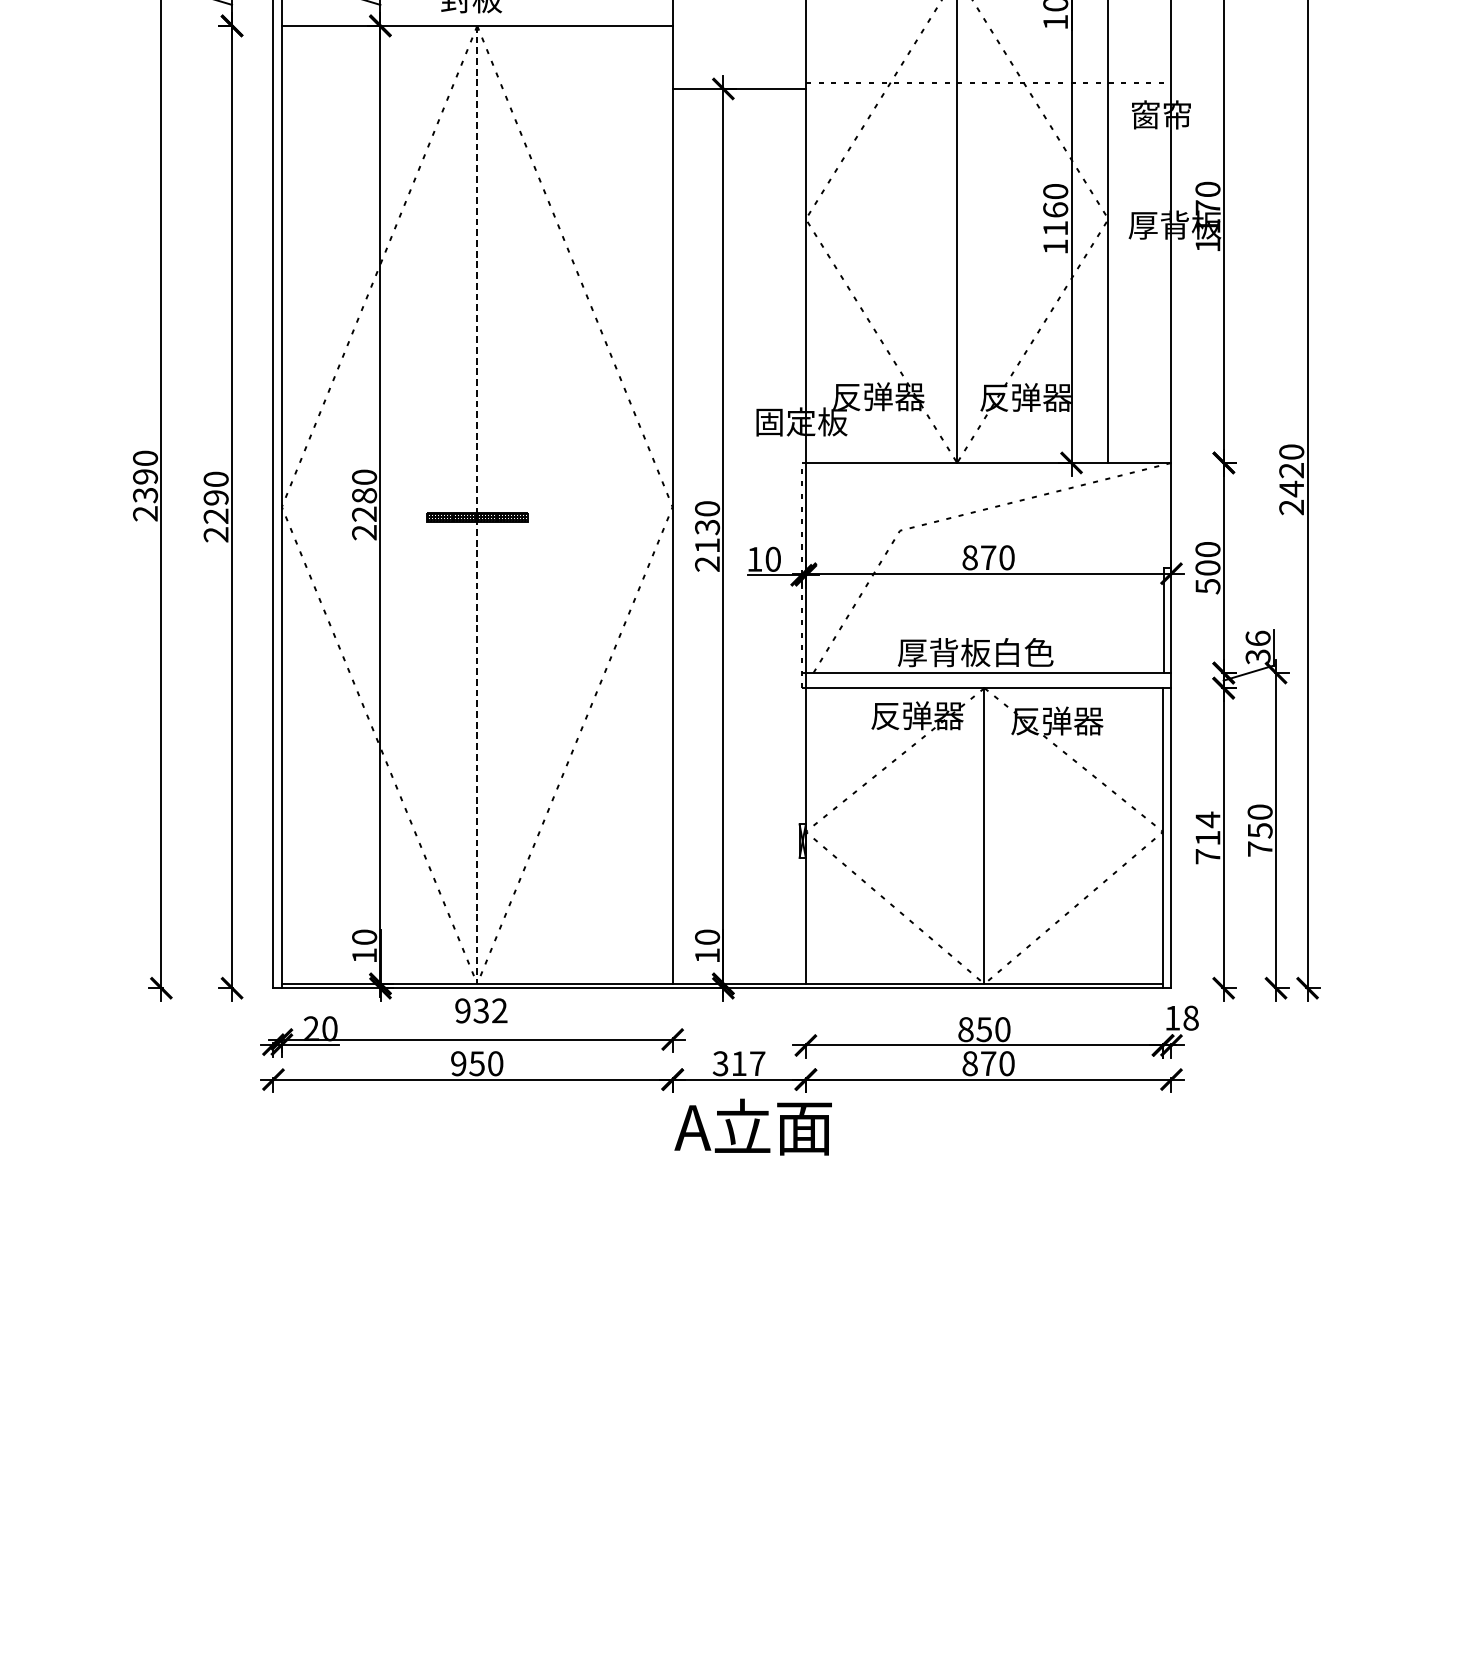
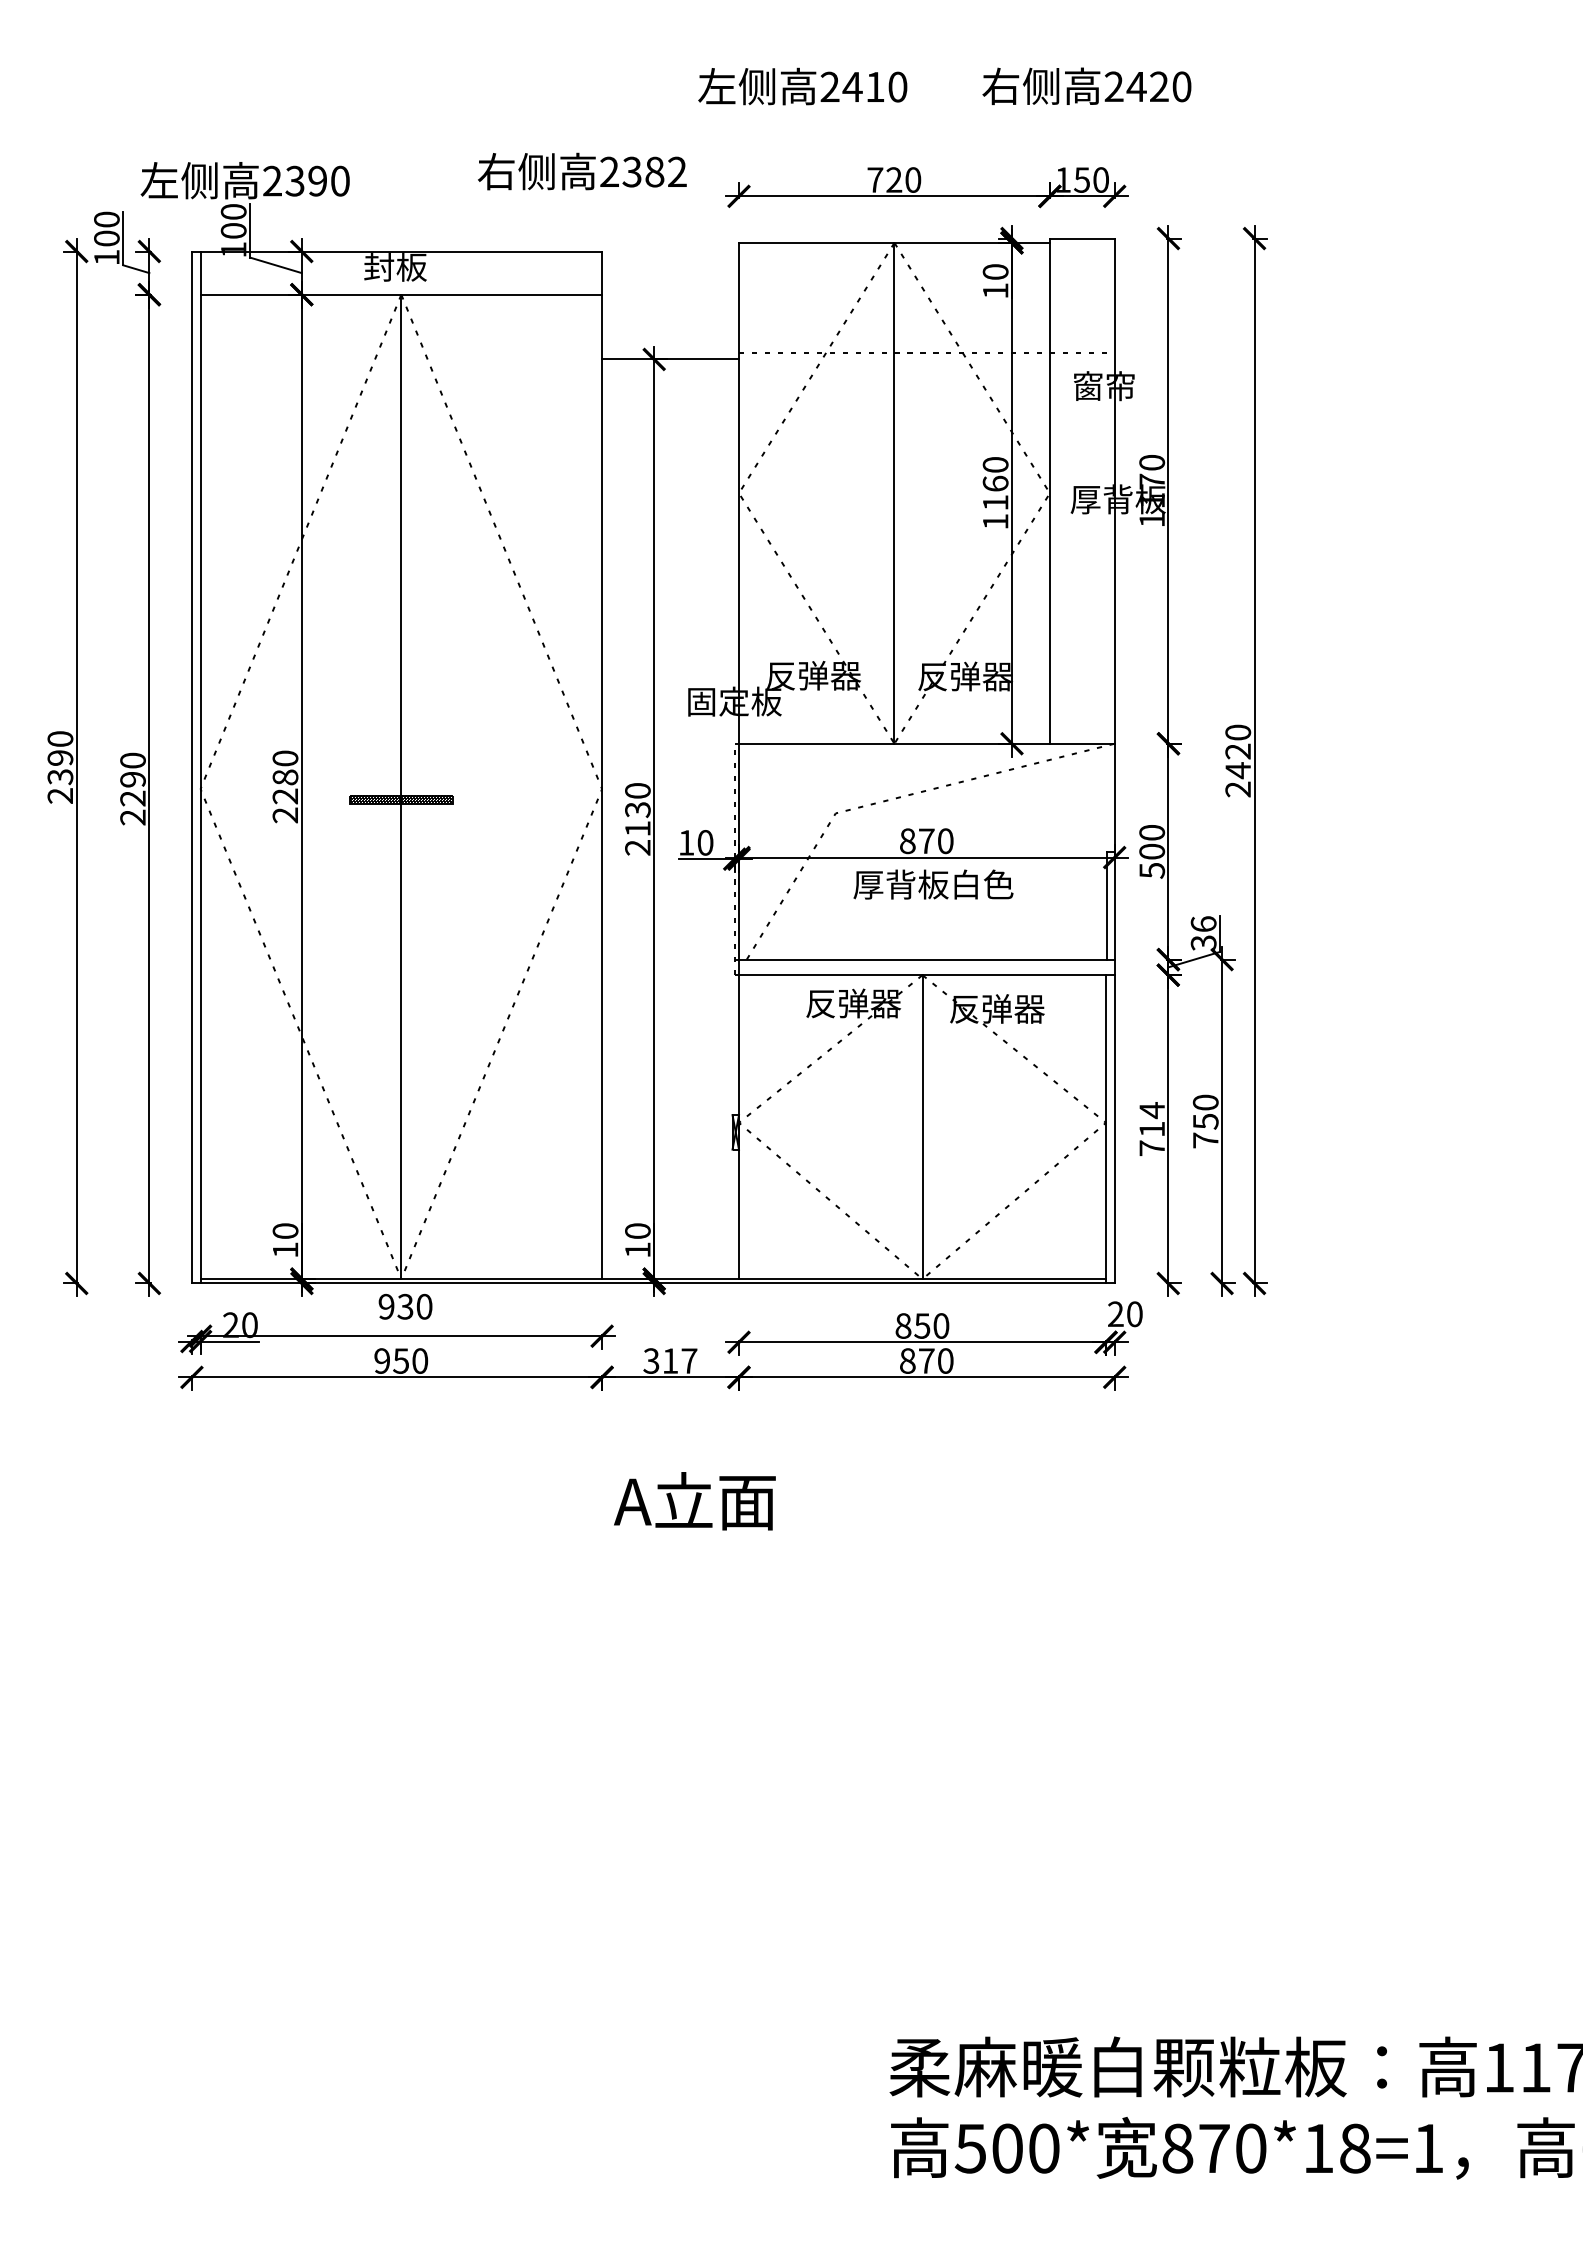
line: (477, 505) -> (401, 787), dashed -> solid
text: (975, 652) -> (933, 884), moved
text: (499, 1010) -> (424, 1306), 932 -> 930
text: (1182, 1018) -> (1125, 1314), 18 -> 20
text: (752, 1127) -> (694, 1501), moved

